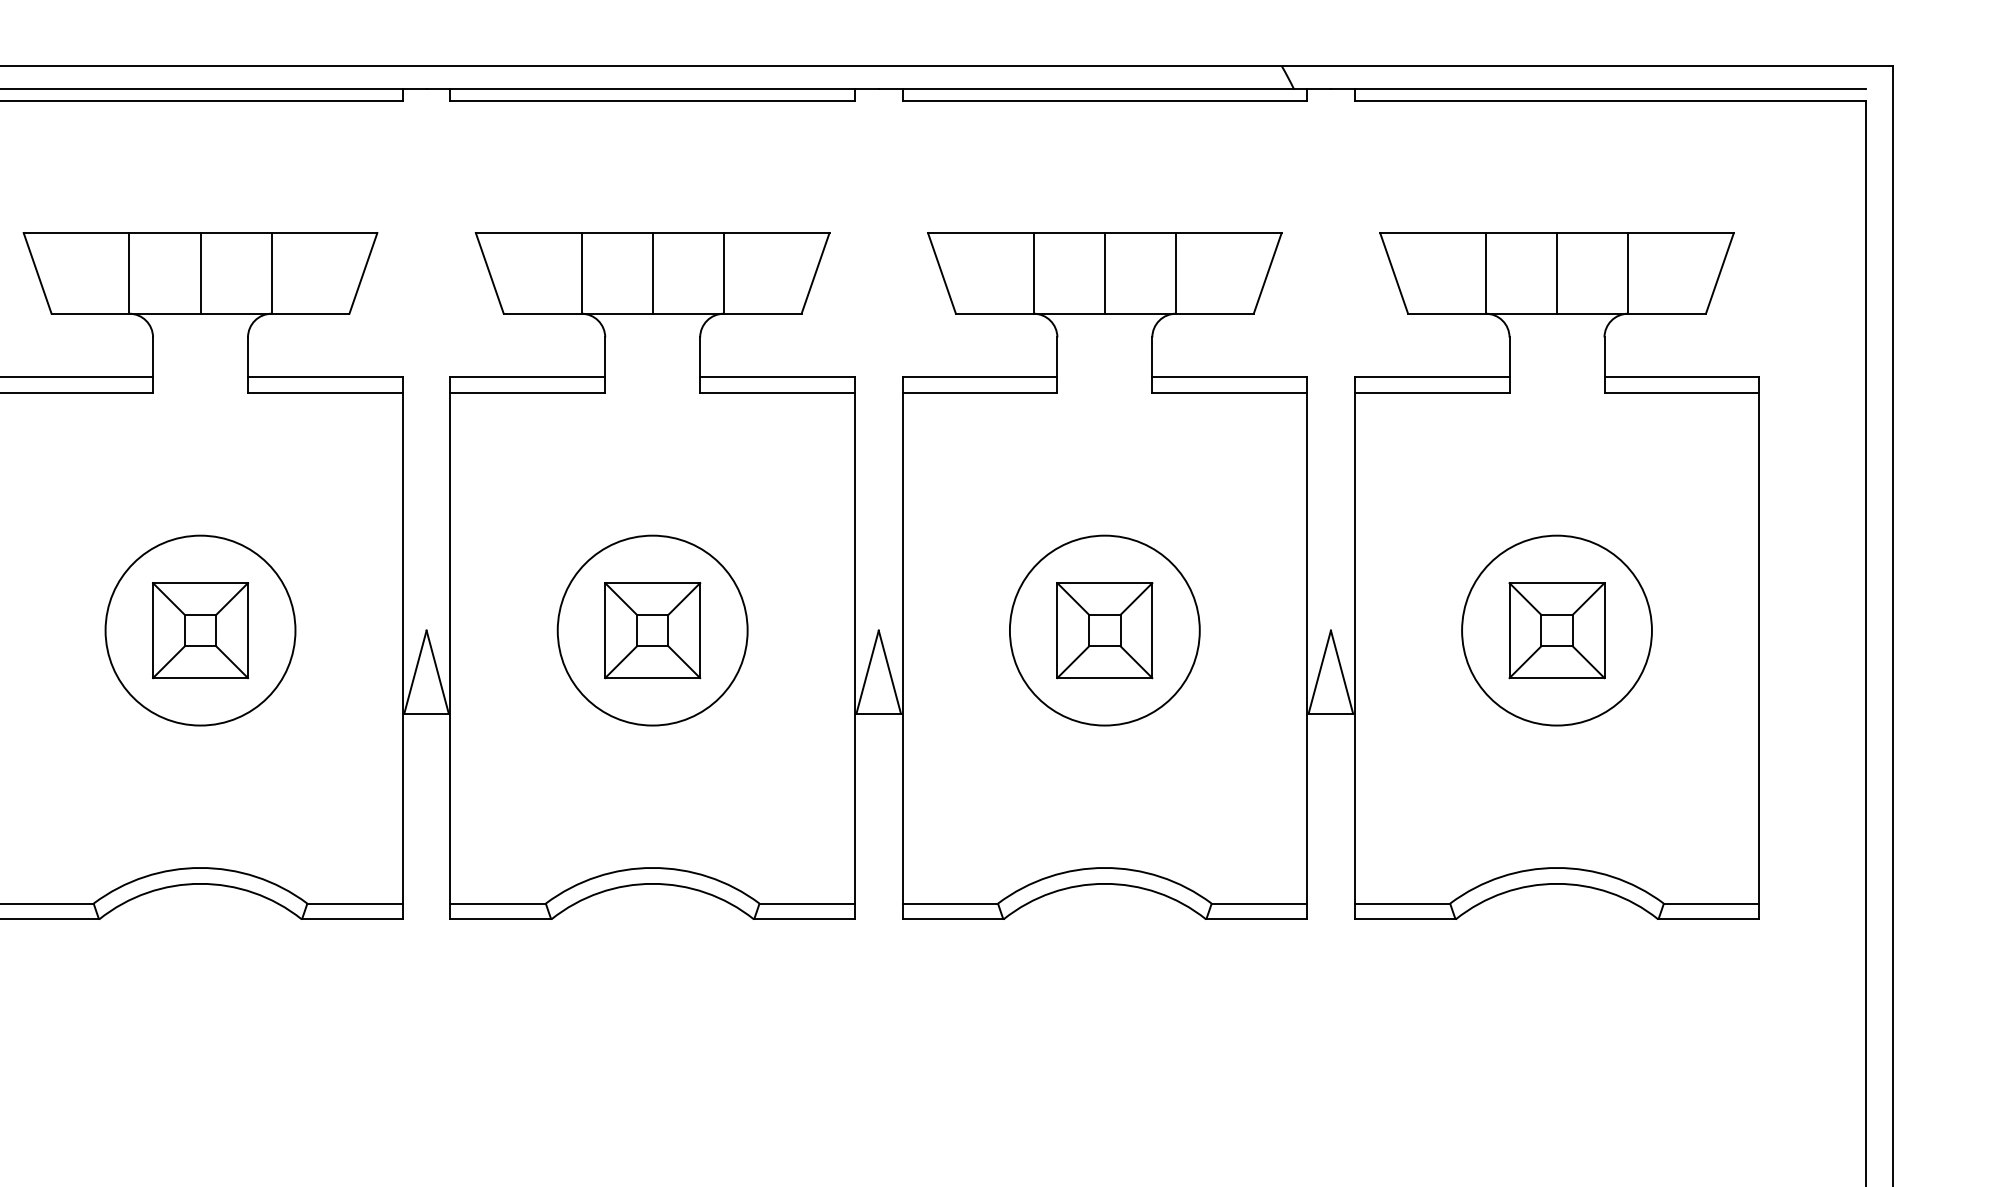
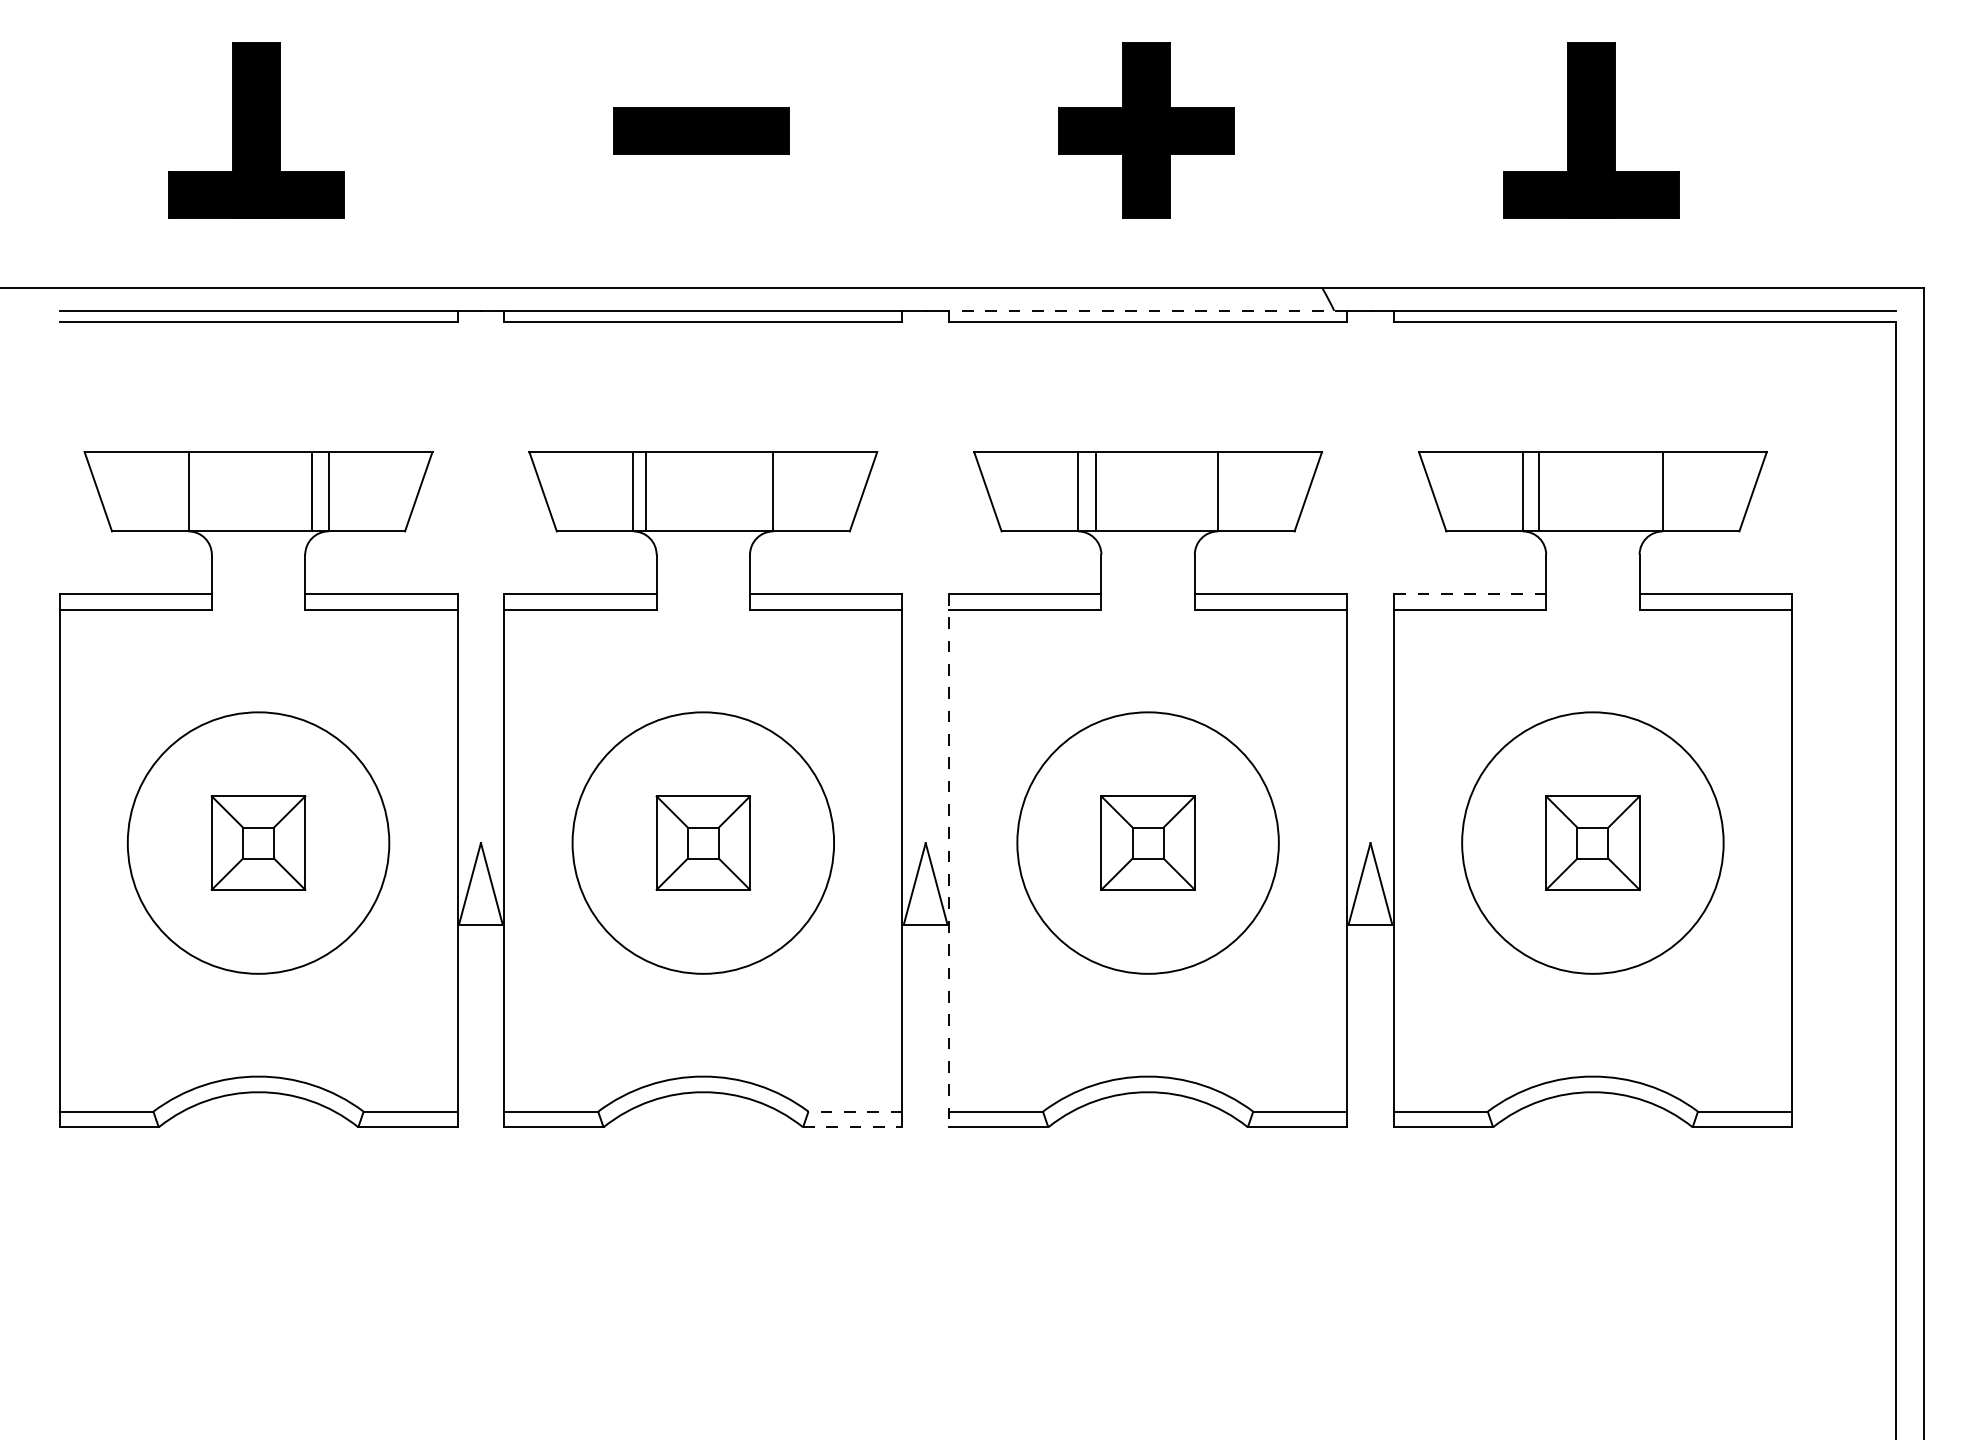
line: (1104, 89) -> (1147, 310), solid -> dashed
line: (200, 273) -> (311, 491), moved
line: (652, 273) -> (646, 491), moved
line: (1105, 273) -> (1096, 491), moved
line: (1556, 273) -> (1538, 491), moved
line: (1431, 376) -> (1469, 593), solid -> dashed
circle: (200, 630) -> (258, 842), size x1.4
circle: (651, 630) -> (702, 842), size x1.4
circle: (1104, 630) -> (1147, 842), size x1.4
circle: (1556, 630) -> (1592, 842), size x1.4
line: (902, 648) -> (949, 860), solid -> dashed
line: (807, 903) -> (855, 1111), solid -> dashed
line: (804, 919) -> (852, 1127), solid -> dashed

